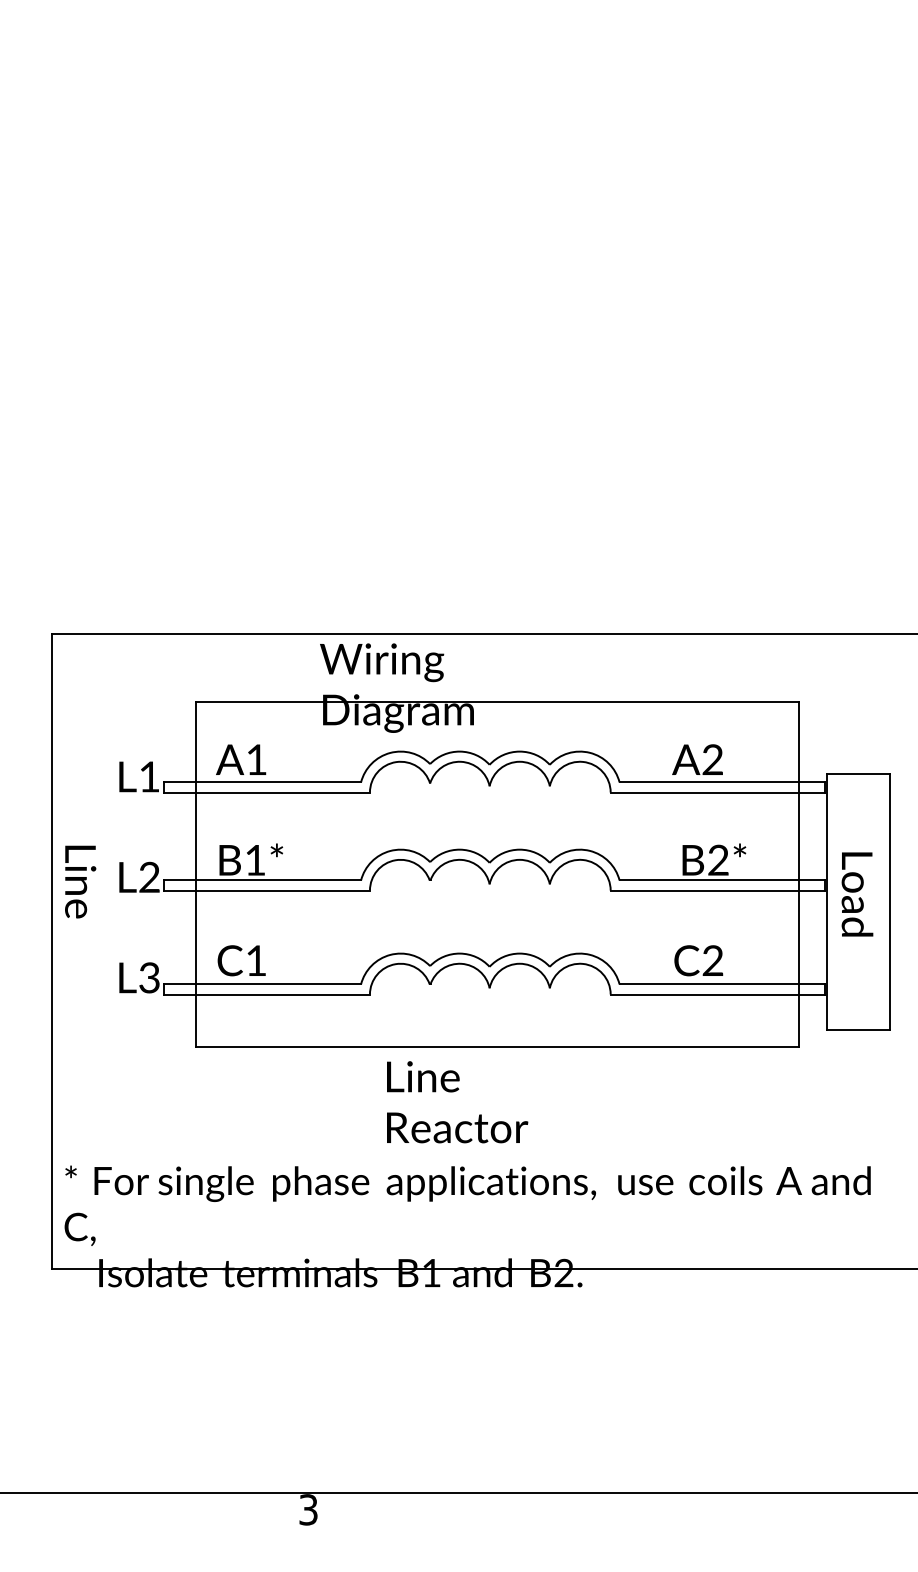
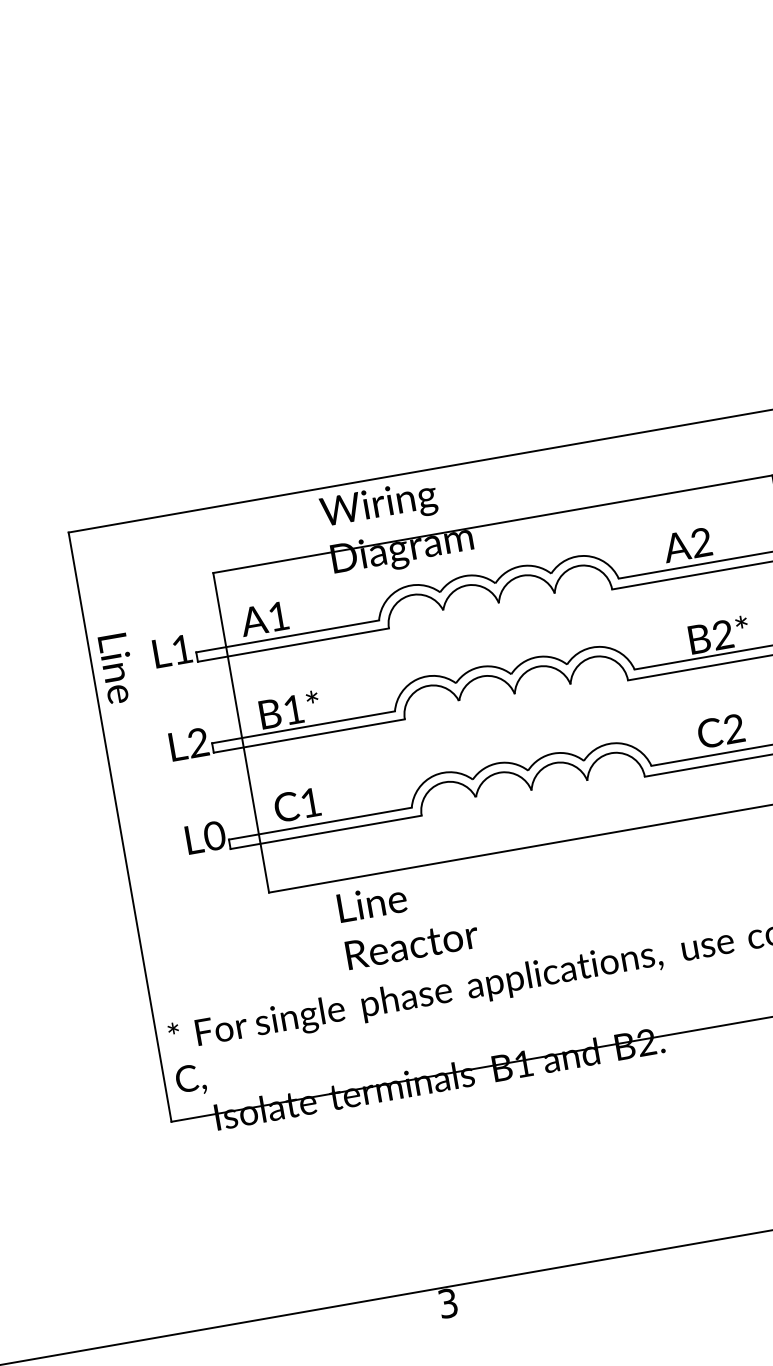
text: (80, 881) -> (117, 668), moved
text: (149, 977) -> (214, 835), L3 -> L0
text: (457, 1102) -> (408, 921), moved

